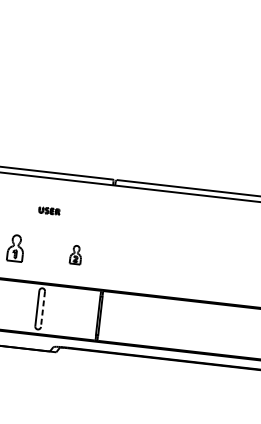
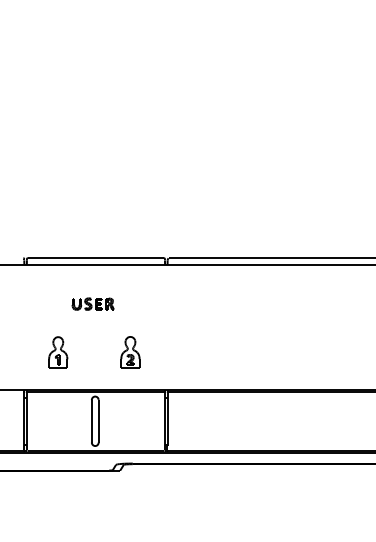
part: (49, 210) -> (92, 303), size x1.67
part: (76, 254) -> (130, 352), size x1.43
line: (42, 309) -> (98, 421), dashed -> solid

